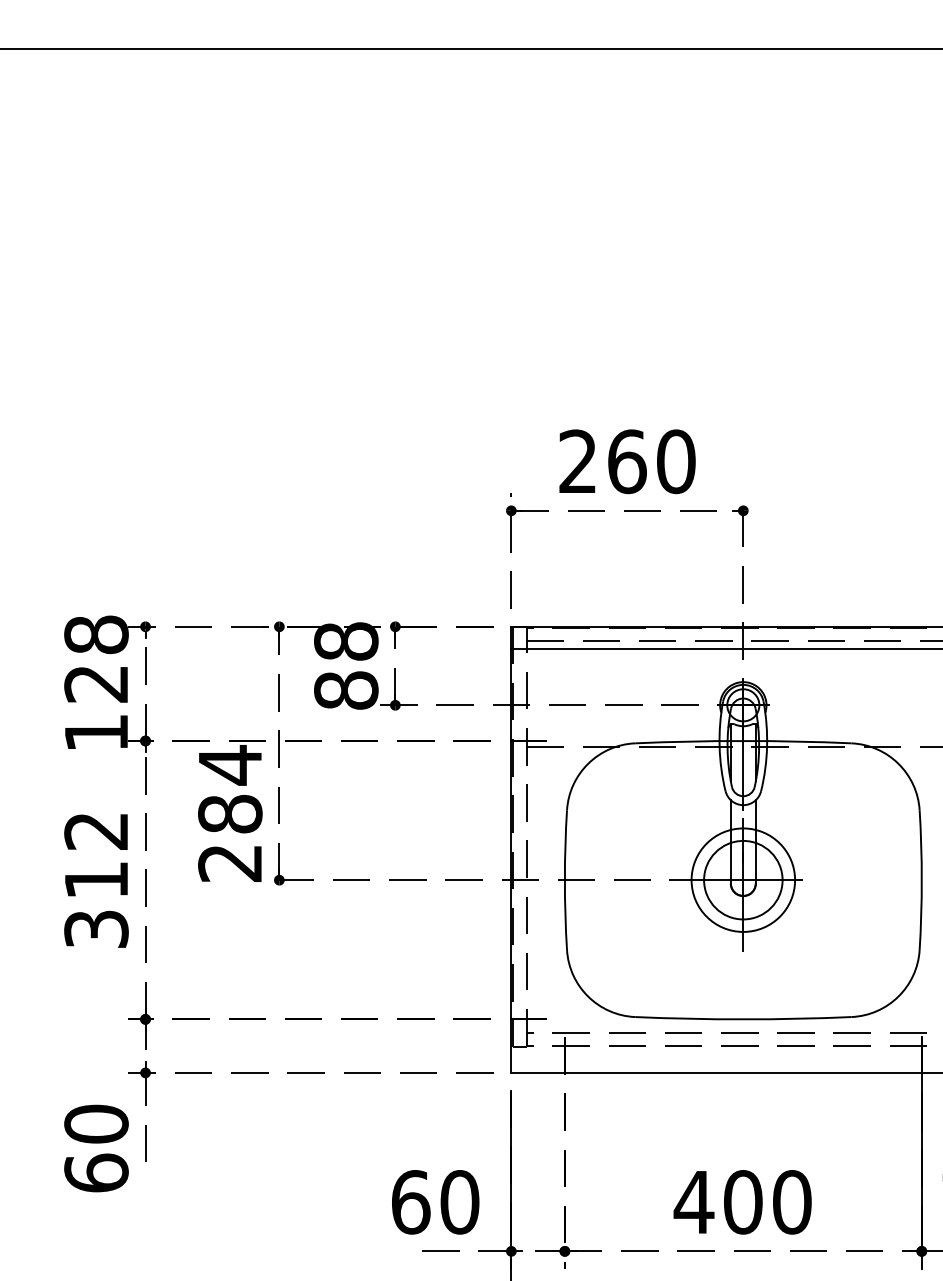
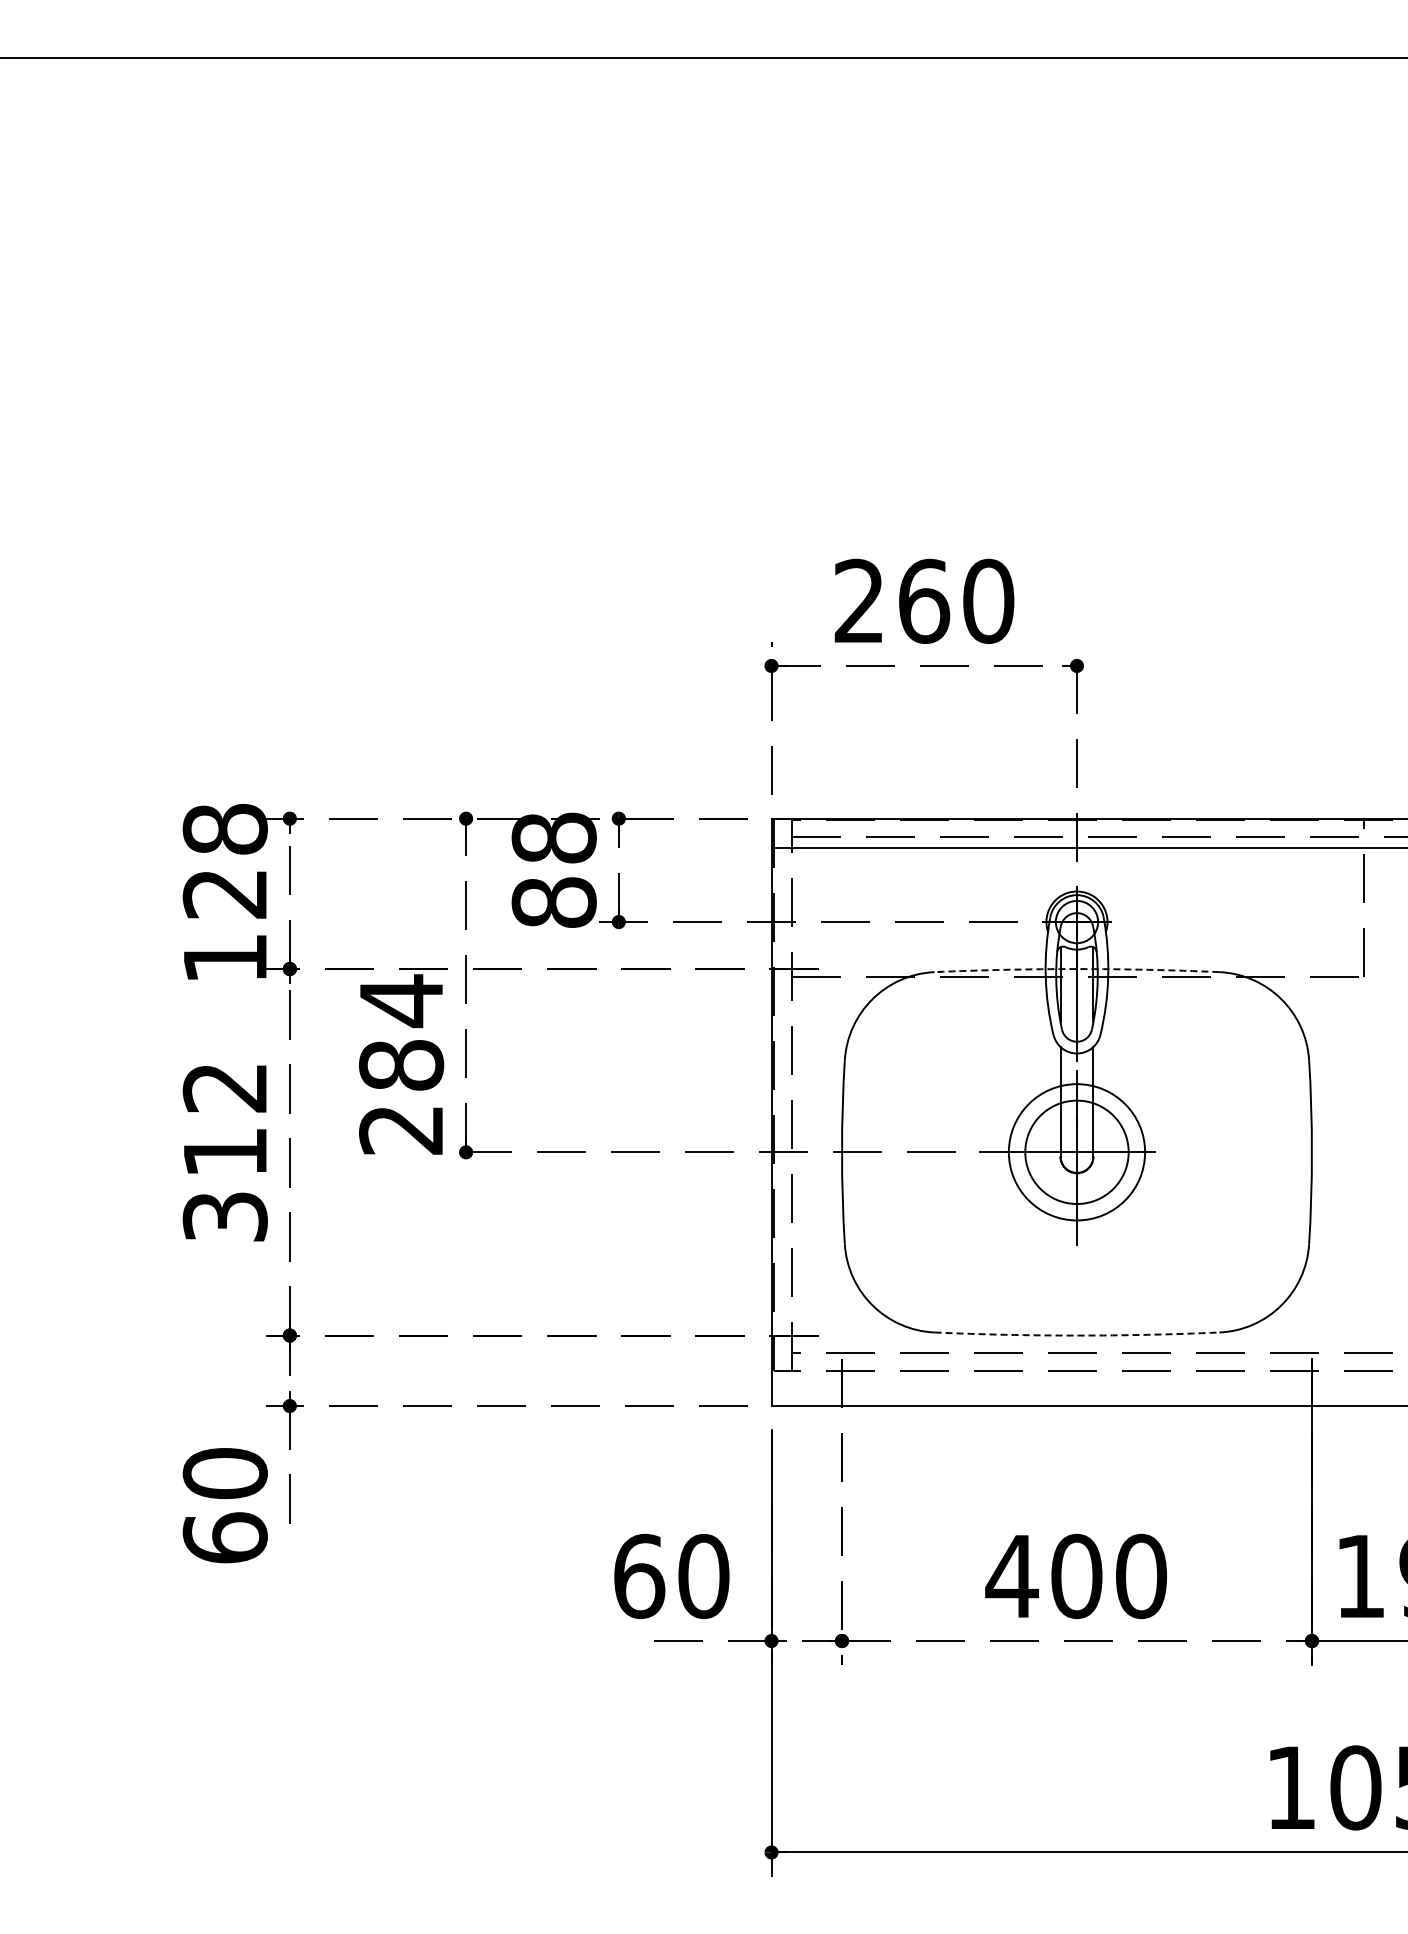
arc: (742, 741) -> (1076, 969), solid -> dashed
arc: (742, 1019) -> (1076, 1335), solid -> dashed

